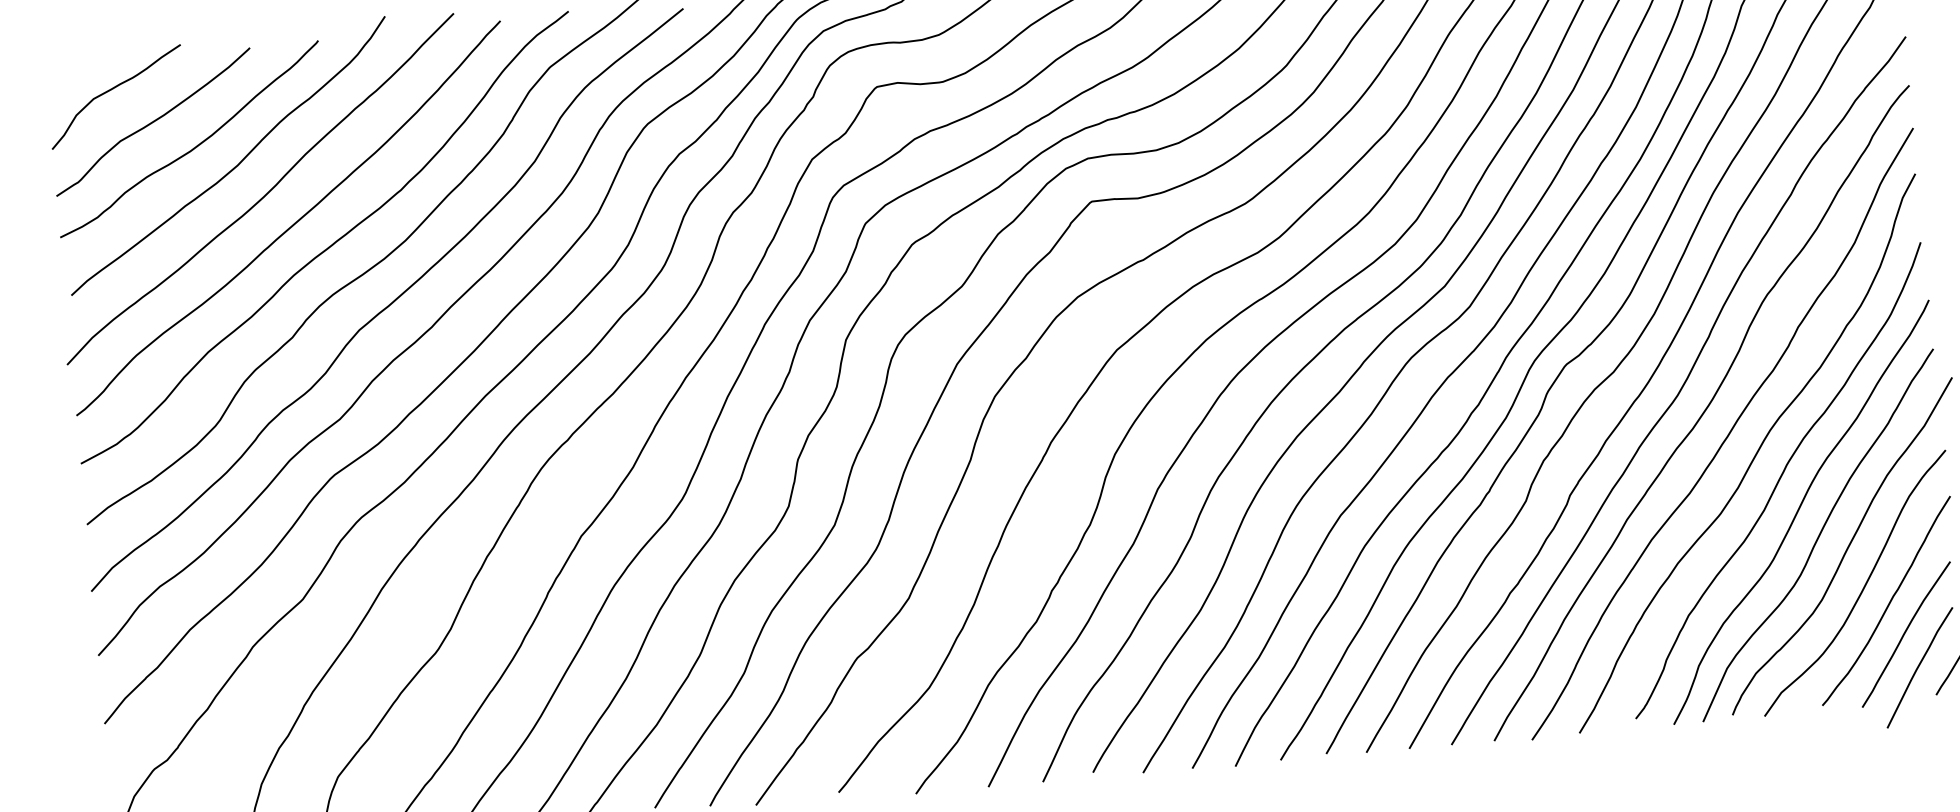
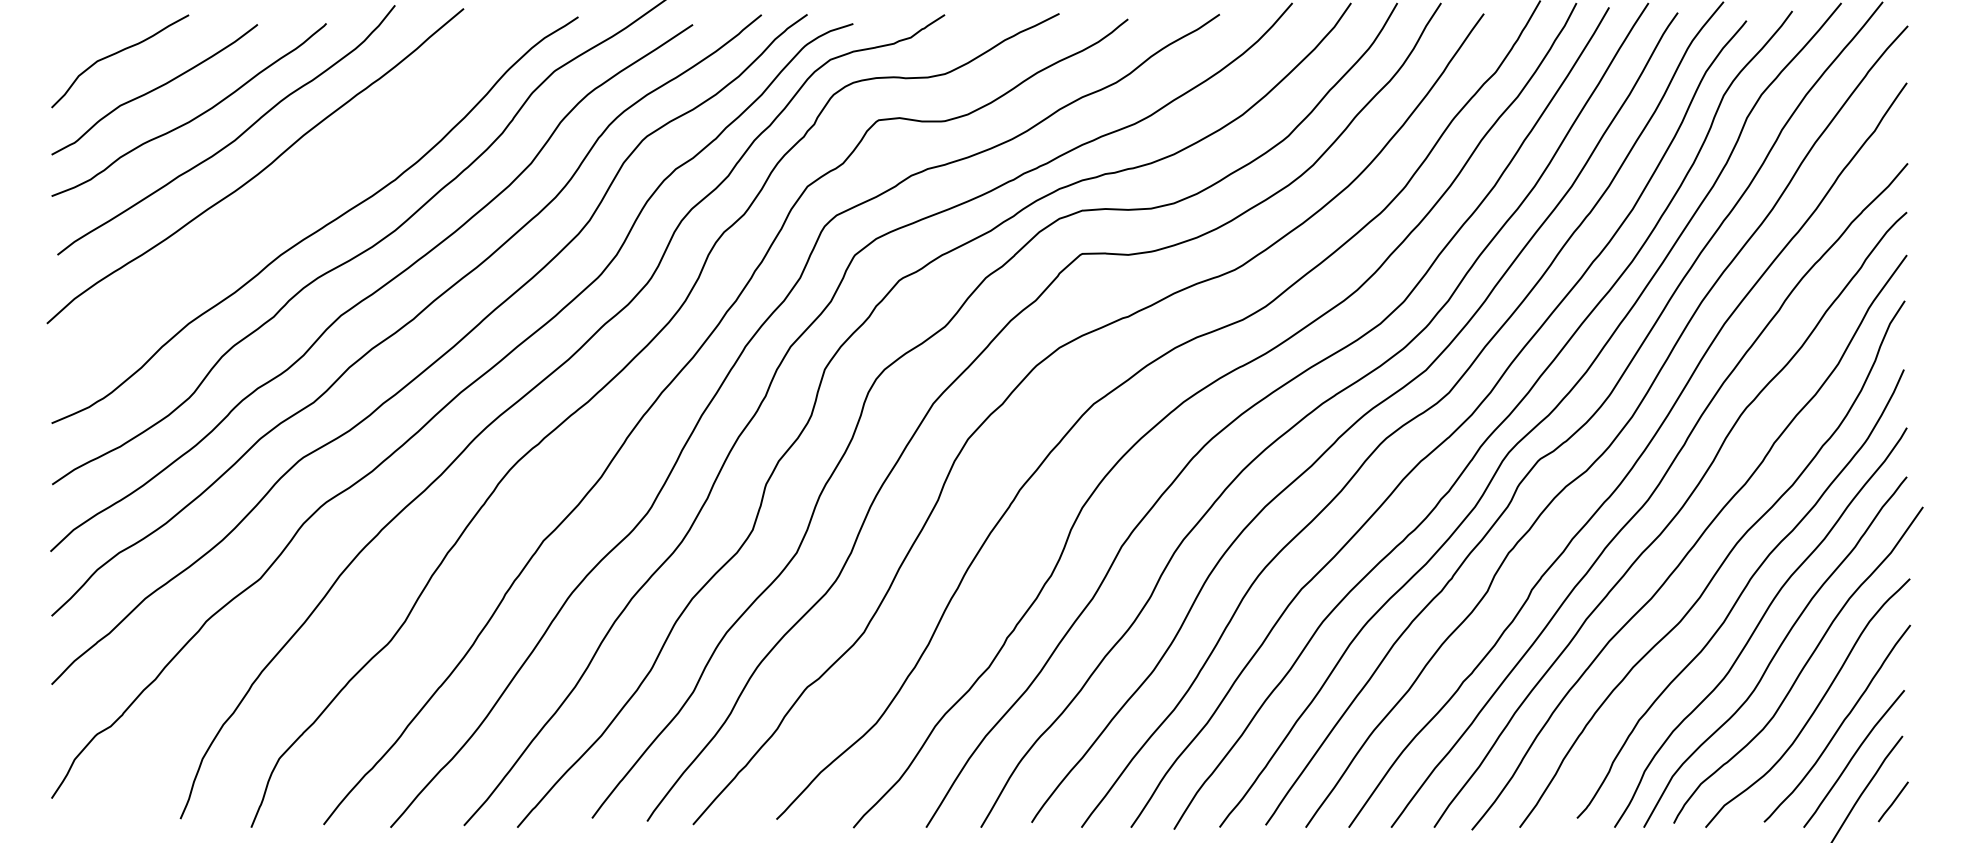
curve: (291, 224) -> (283, 204), removed

